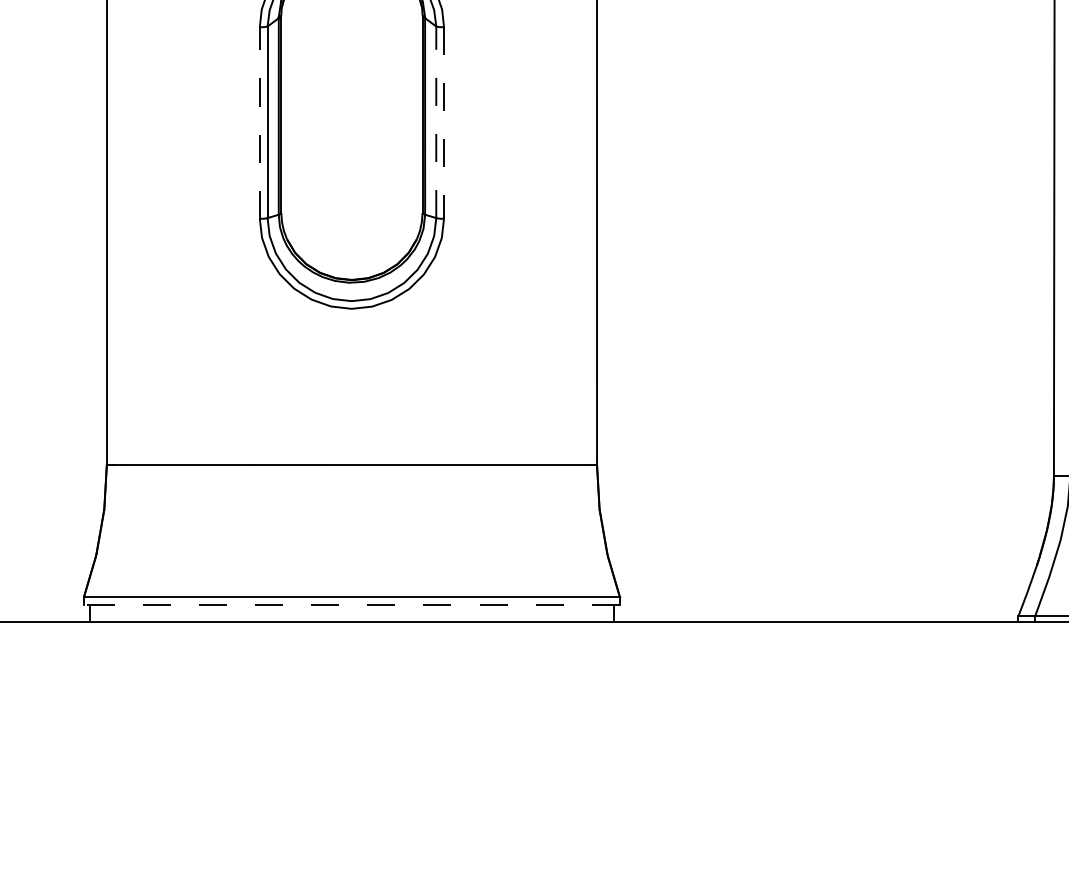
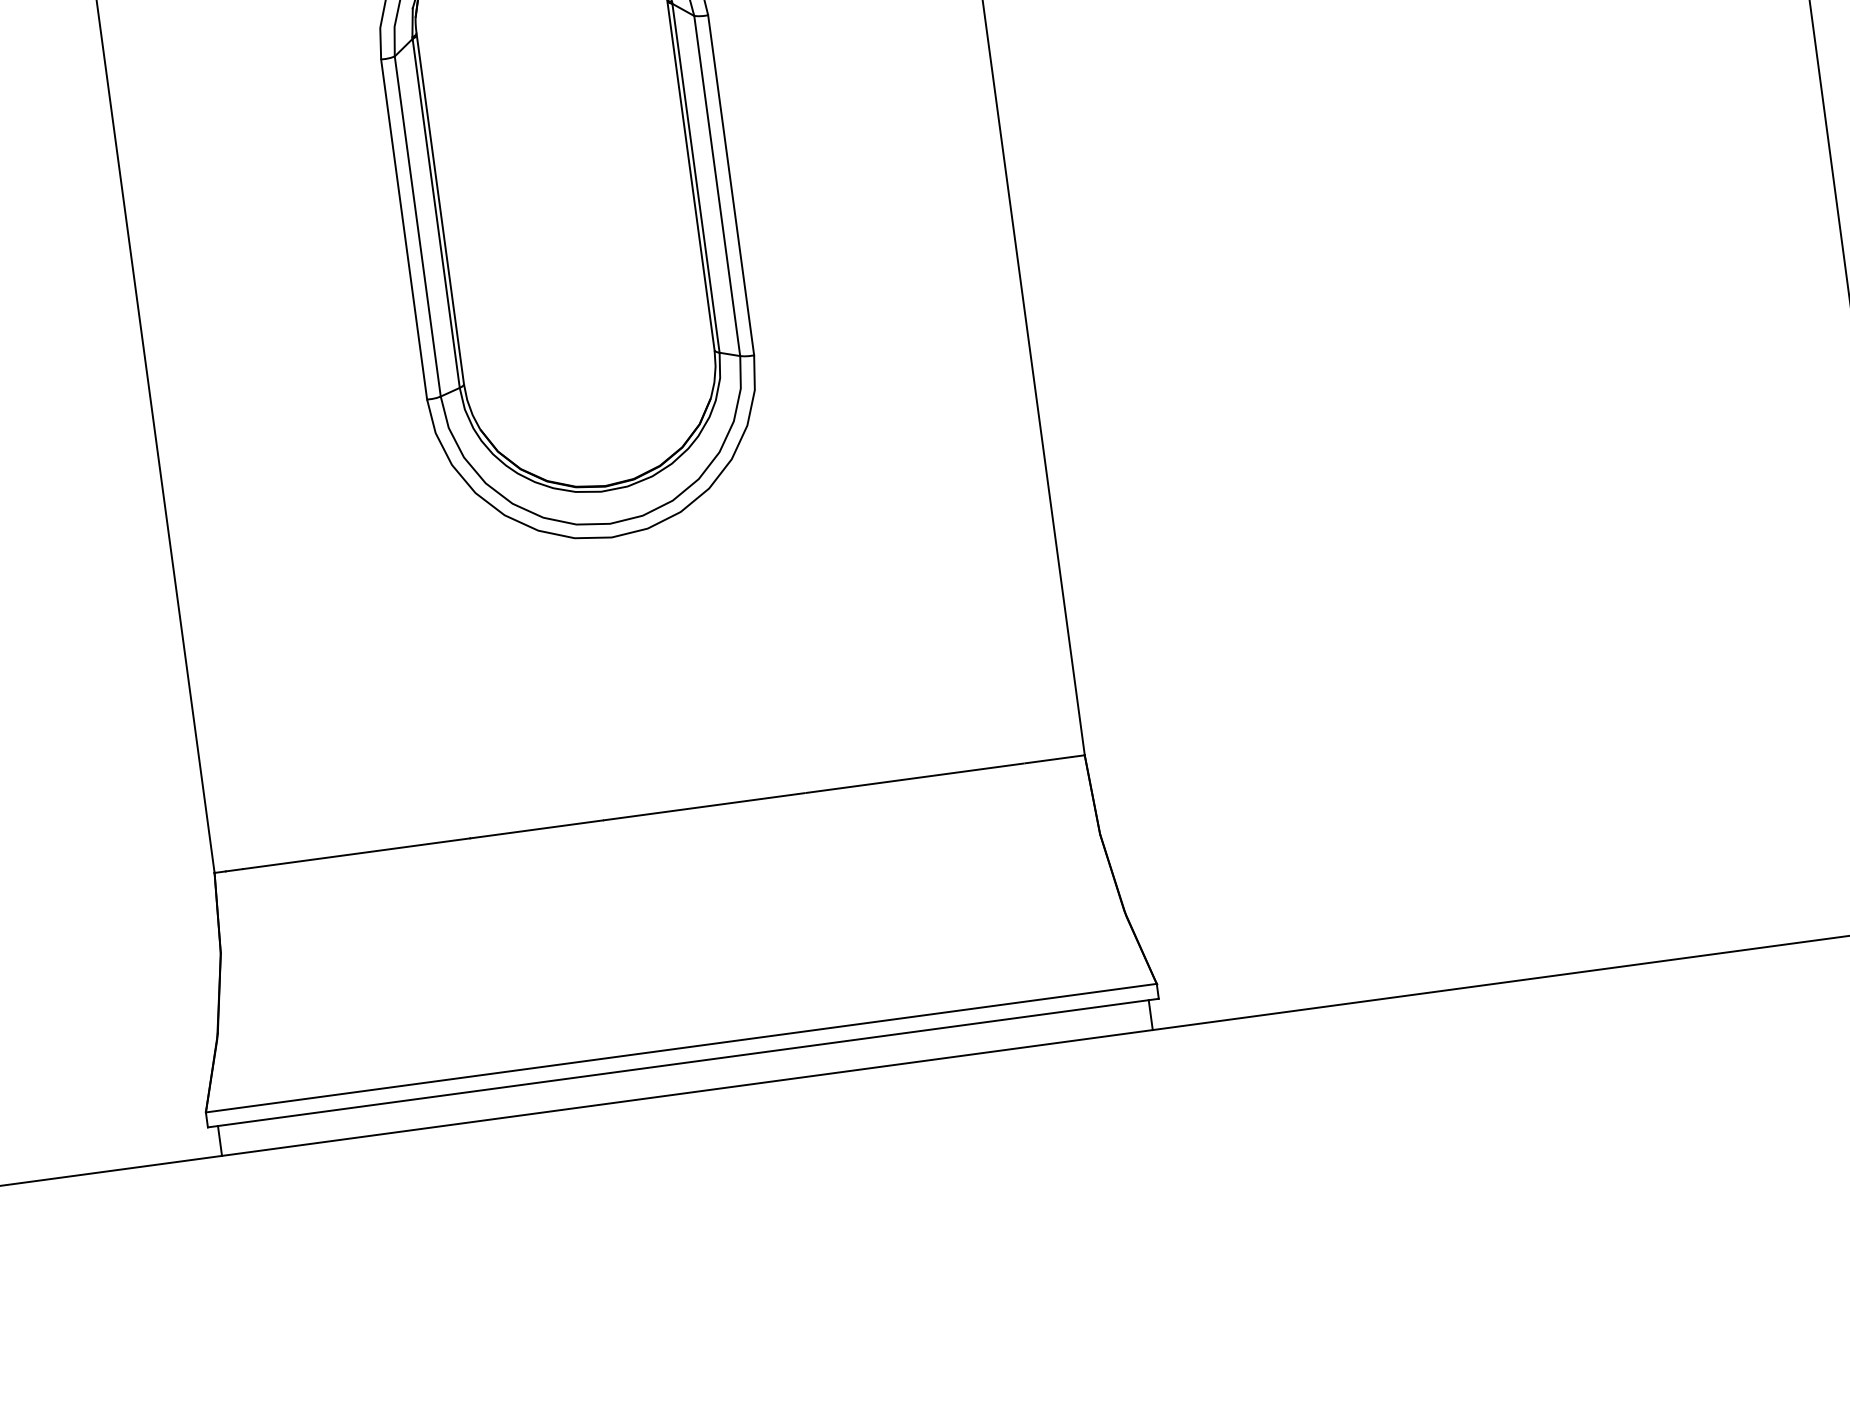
line: (259, 122) -> (403, 228), dashed -> solid
line: (436, 122) -> (717, 186), dashed -> solid
line: (444, 122) -> (731, 184), dashed -> solid
line: (351, 604) -> (682, 1062), dashed -> solid

